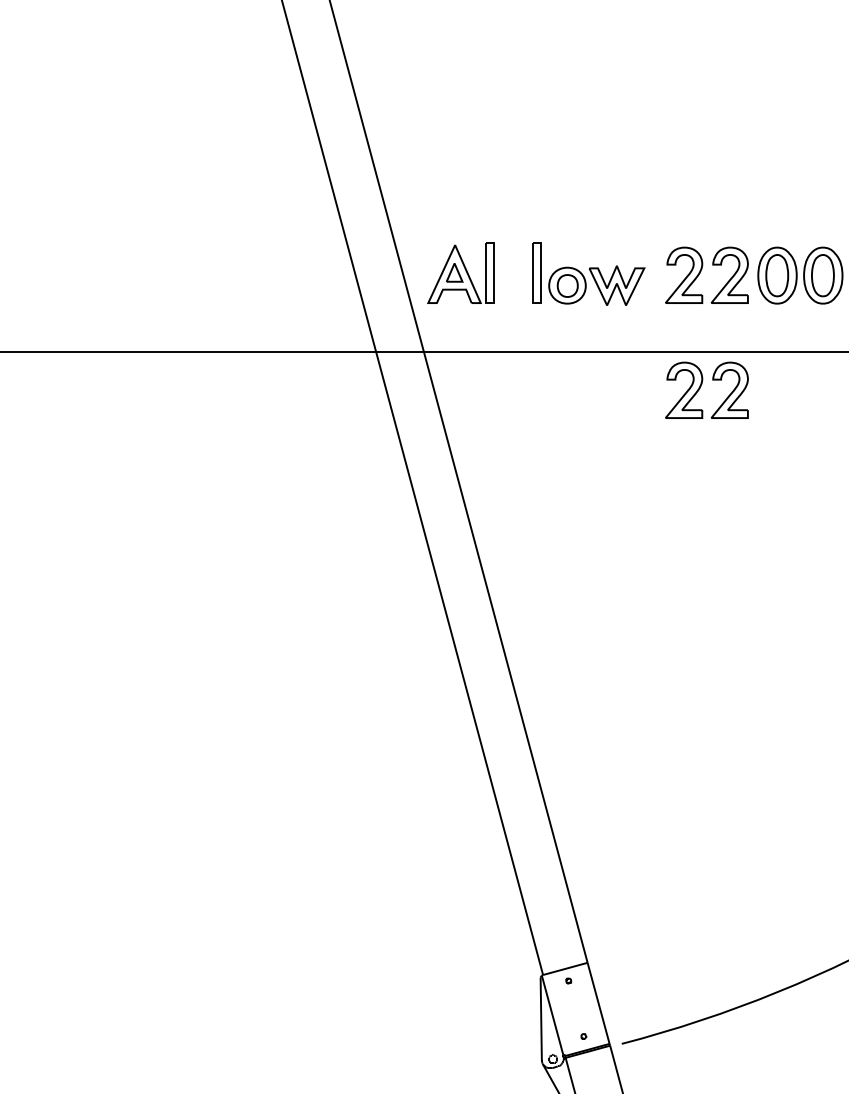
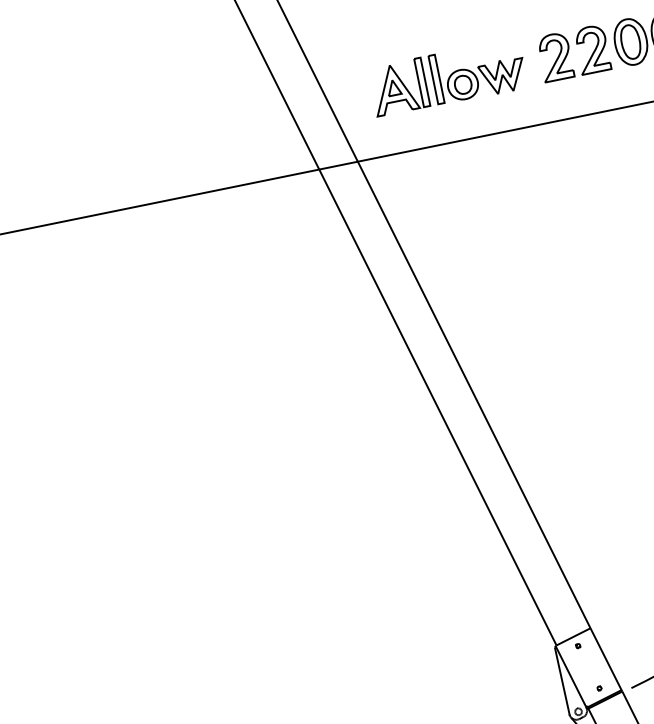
part: (460, 272) -> (398, 86), moved
part: (706, 389) -> (592, 145), removed

